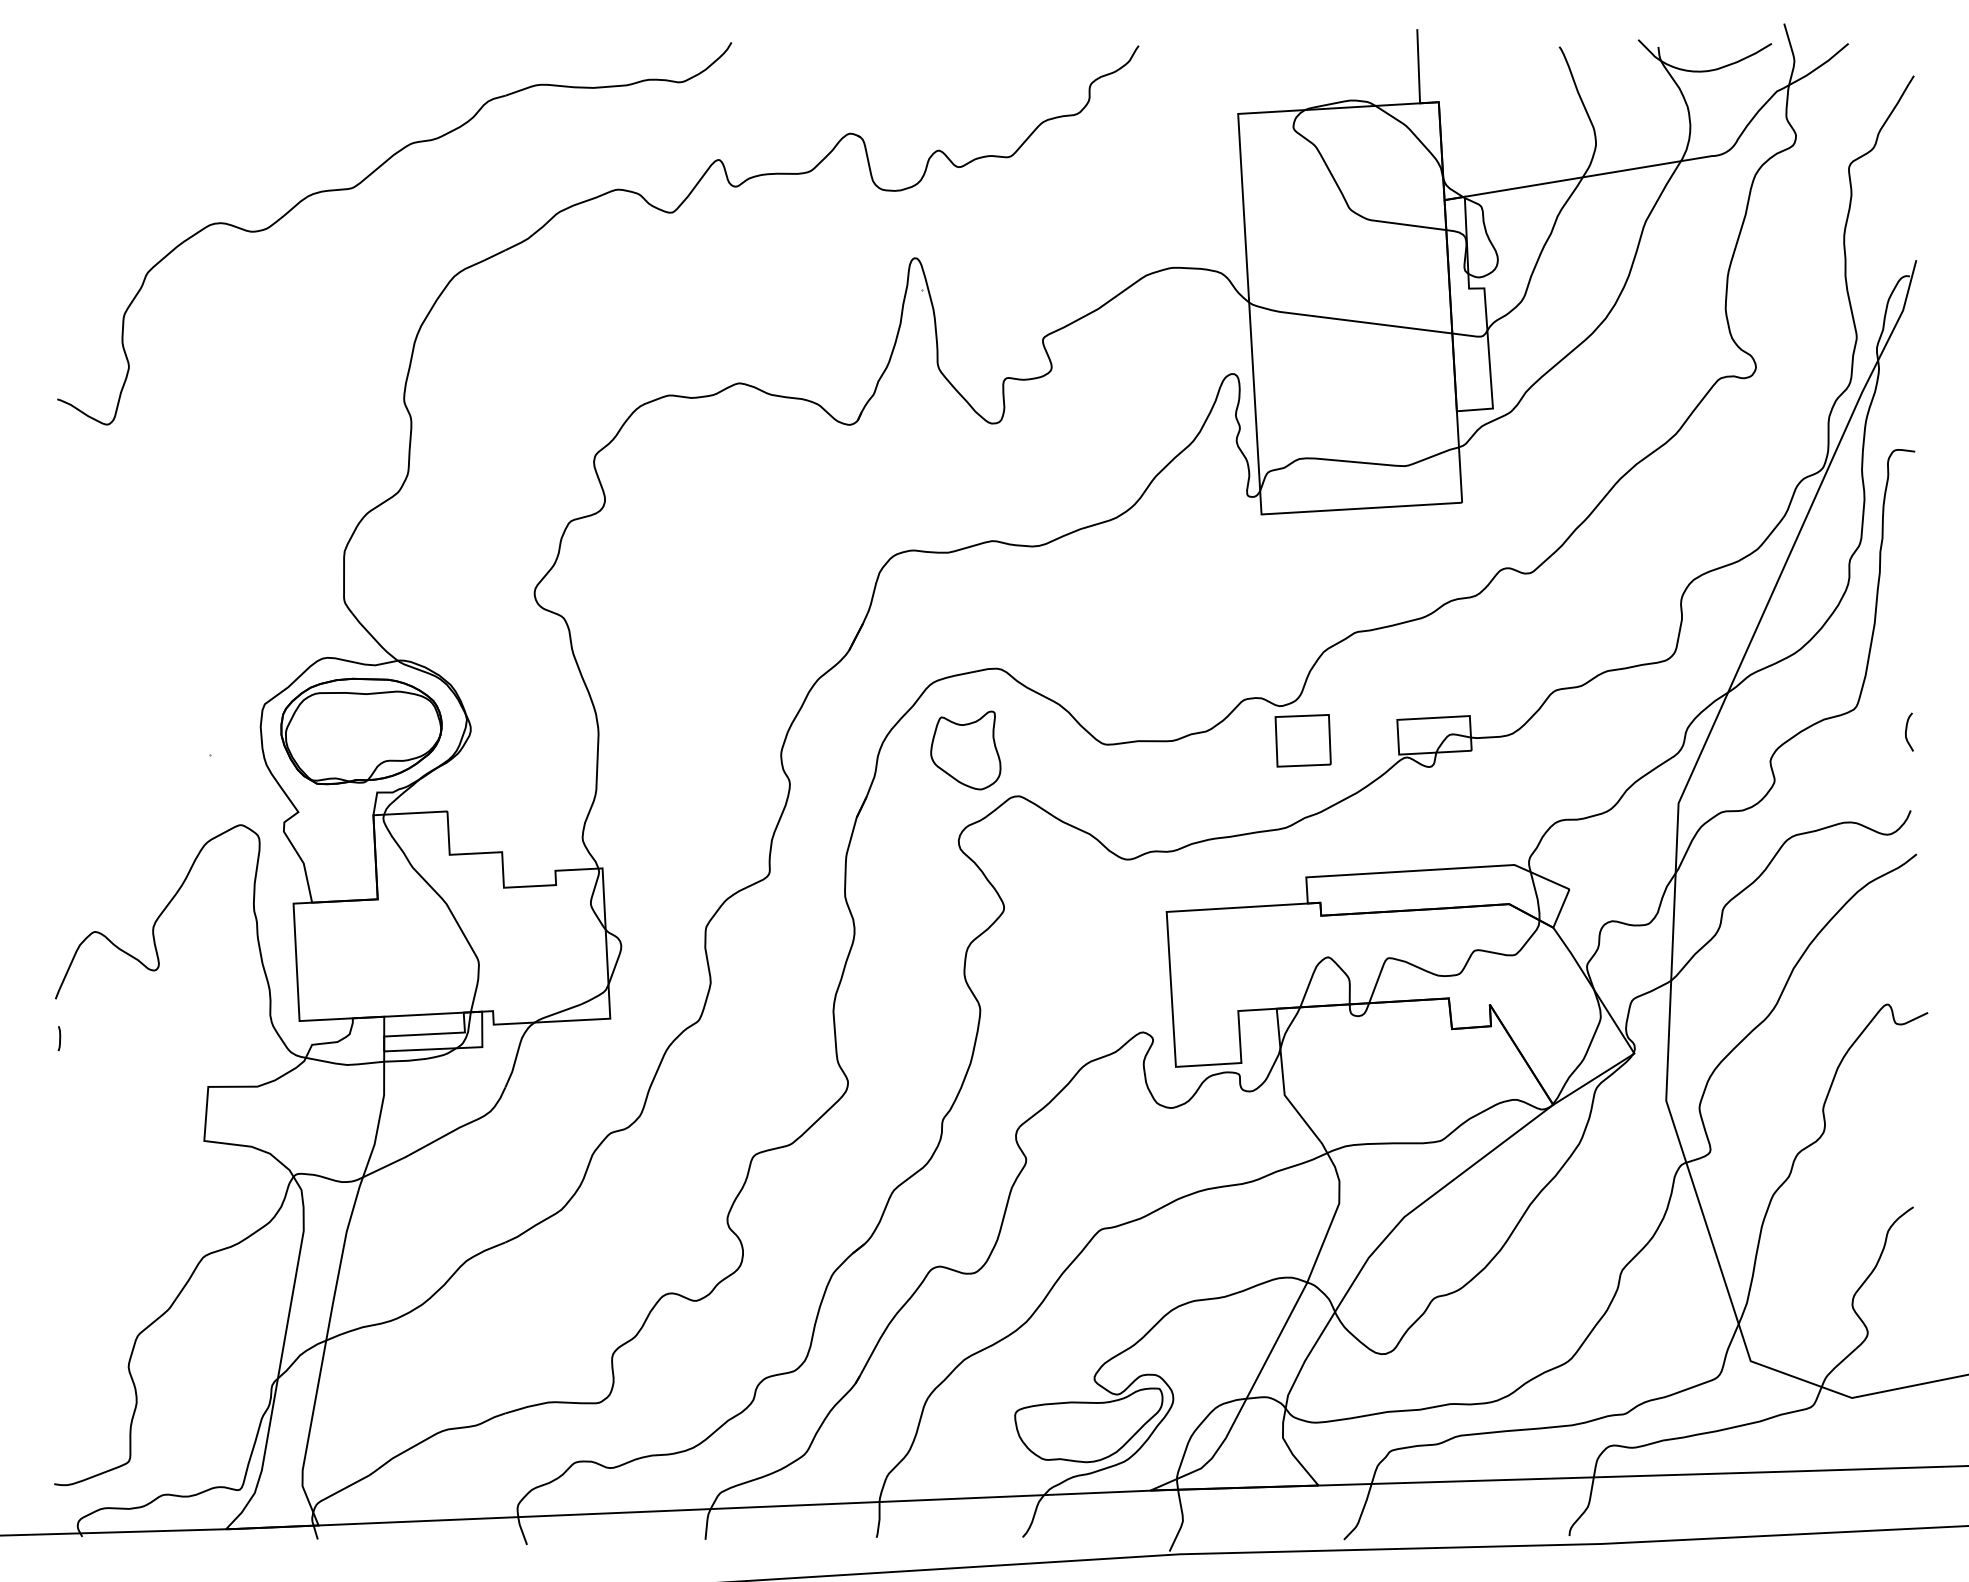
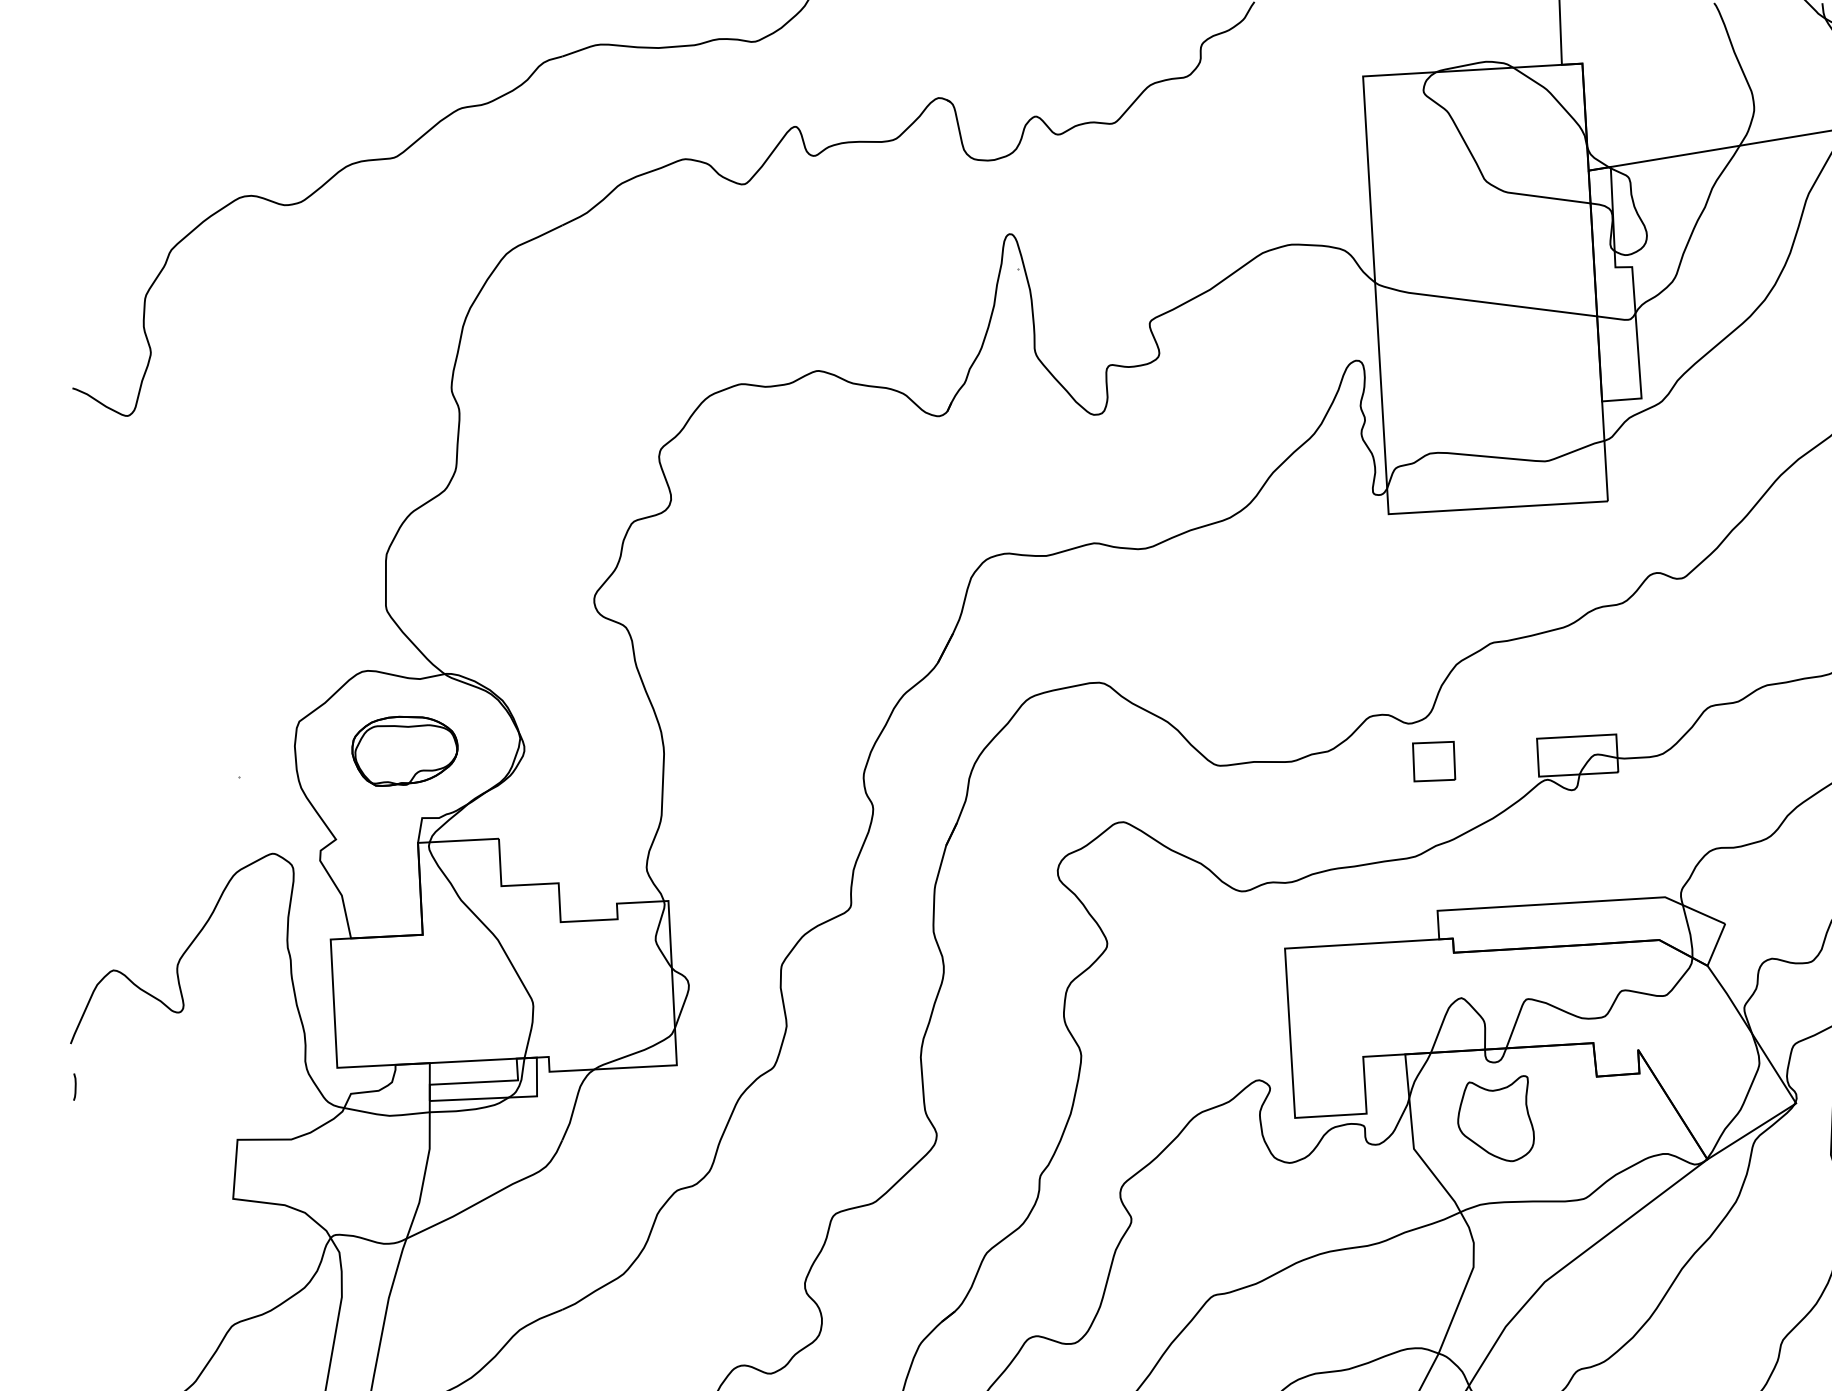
part: (361, 731) -> (404, 751), size x0.6
part: (1302, 740) -> (1433, 761), size x0.7
part: (965, 750) -> (1495, 1118), moved

